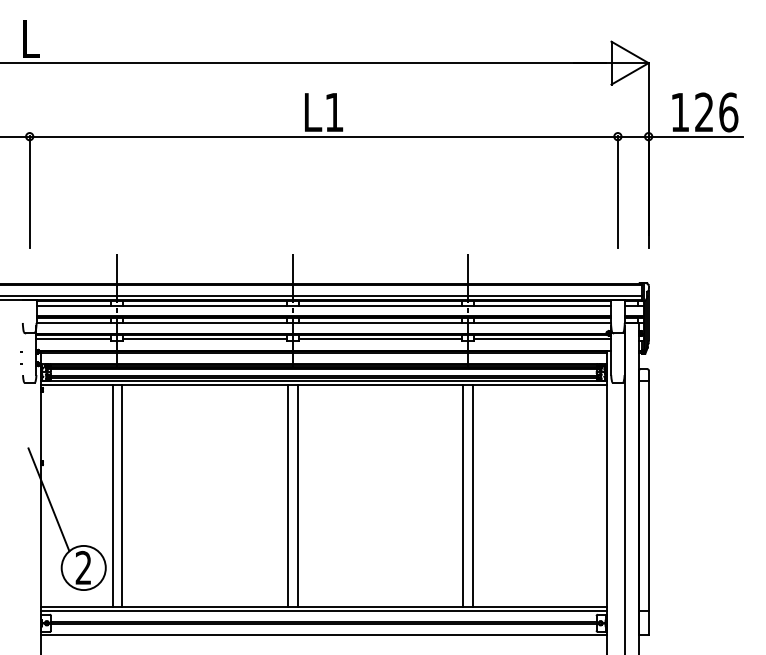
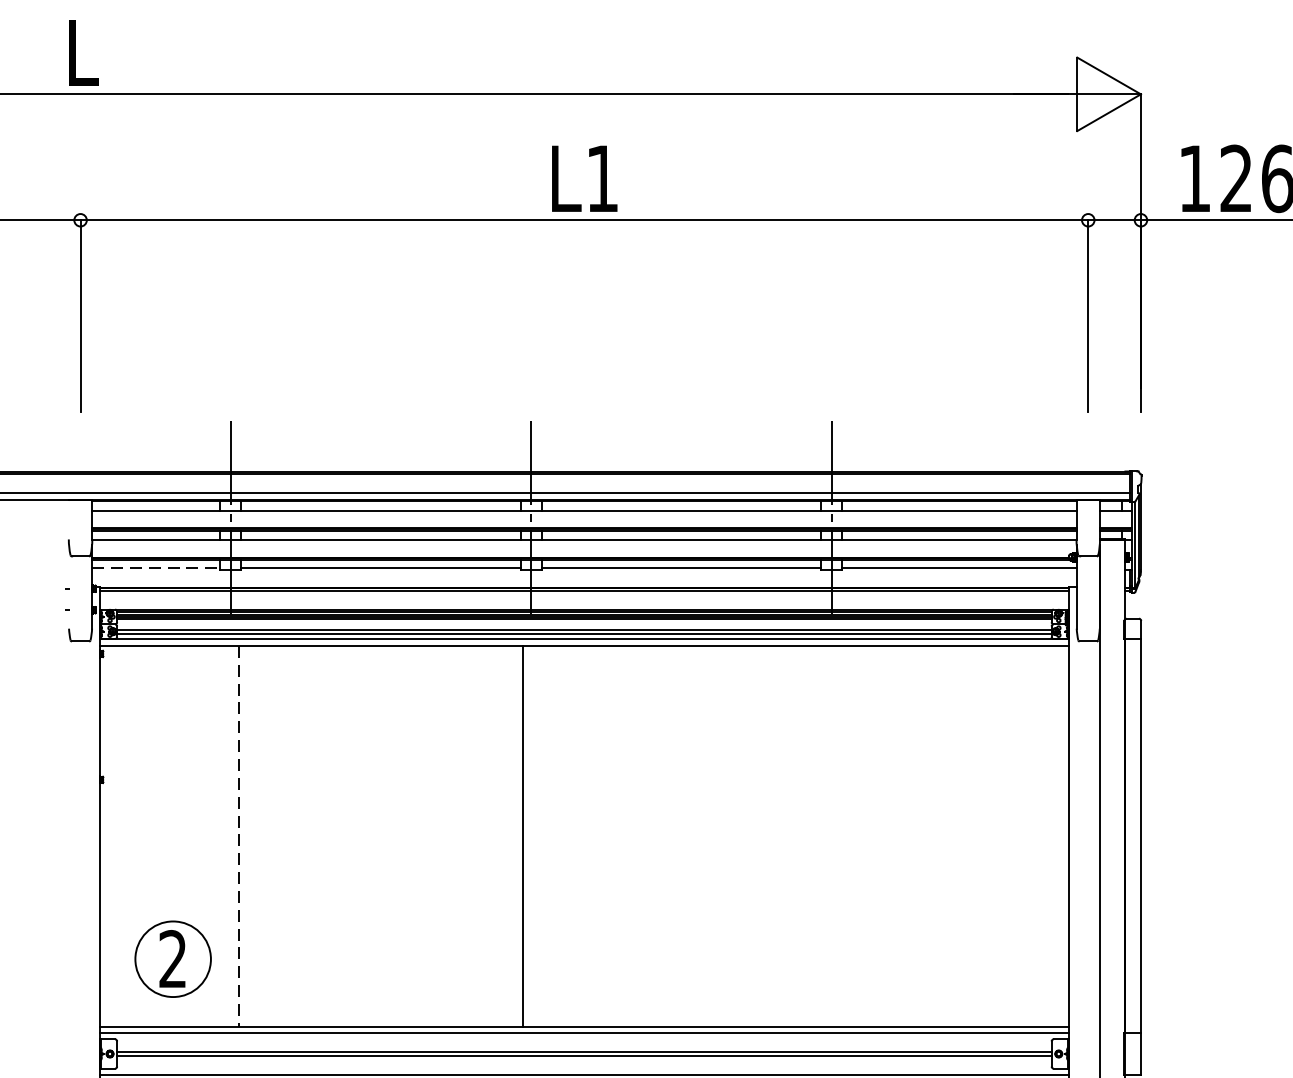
line: (74, 339) -> (157, 567), solid -> dashed
line: (112, 496) -> (222, 836), removed
line: (122, 496) -> (239, 836), solid -> dashed
line: (297, 496) -> (539, 836), removed
line: (463, 496) -> (823, 836), removed
line: (473, 496) -> (840, 836), removed
line: (48, 499) -> (112, 841), removed

